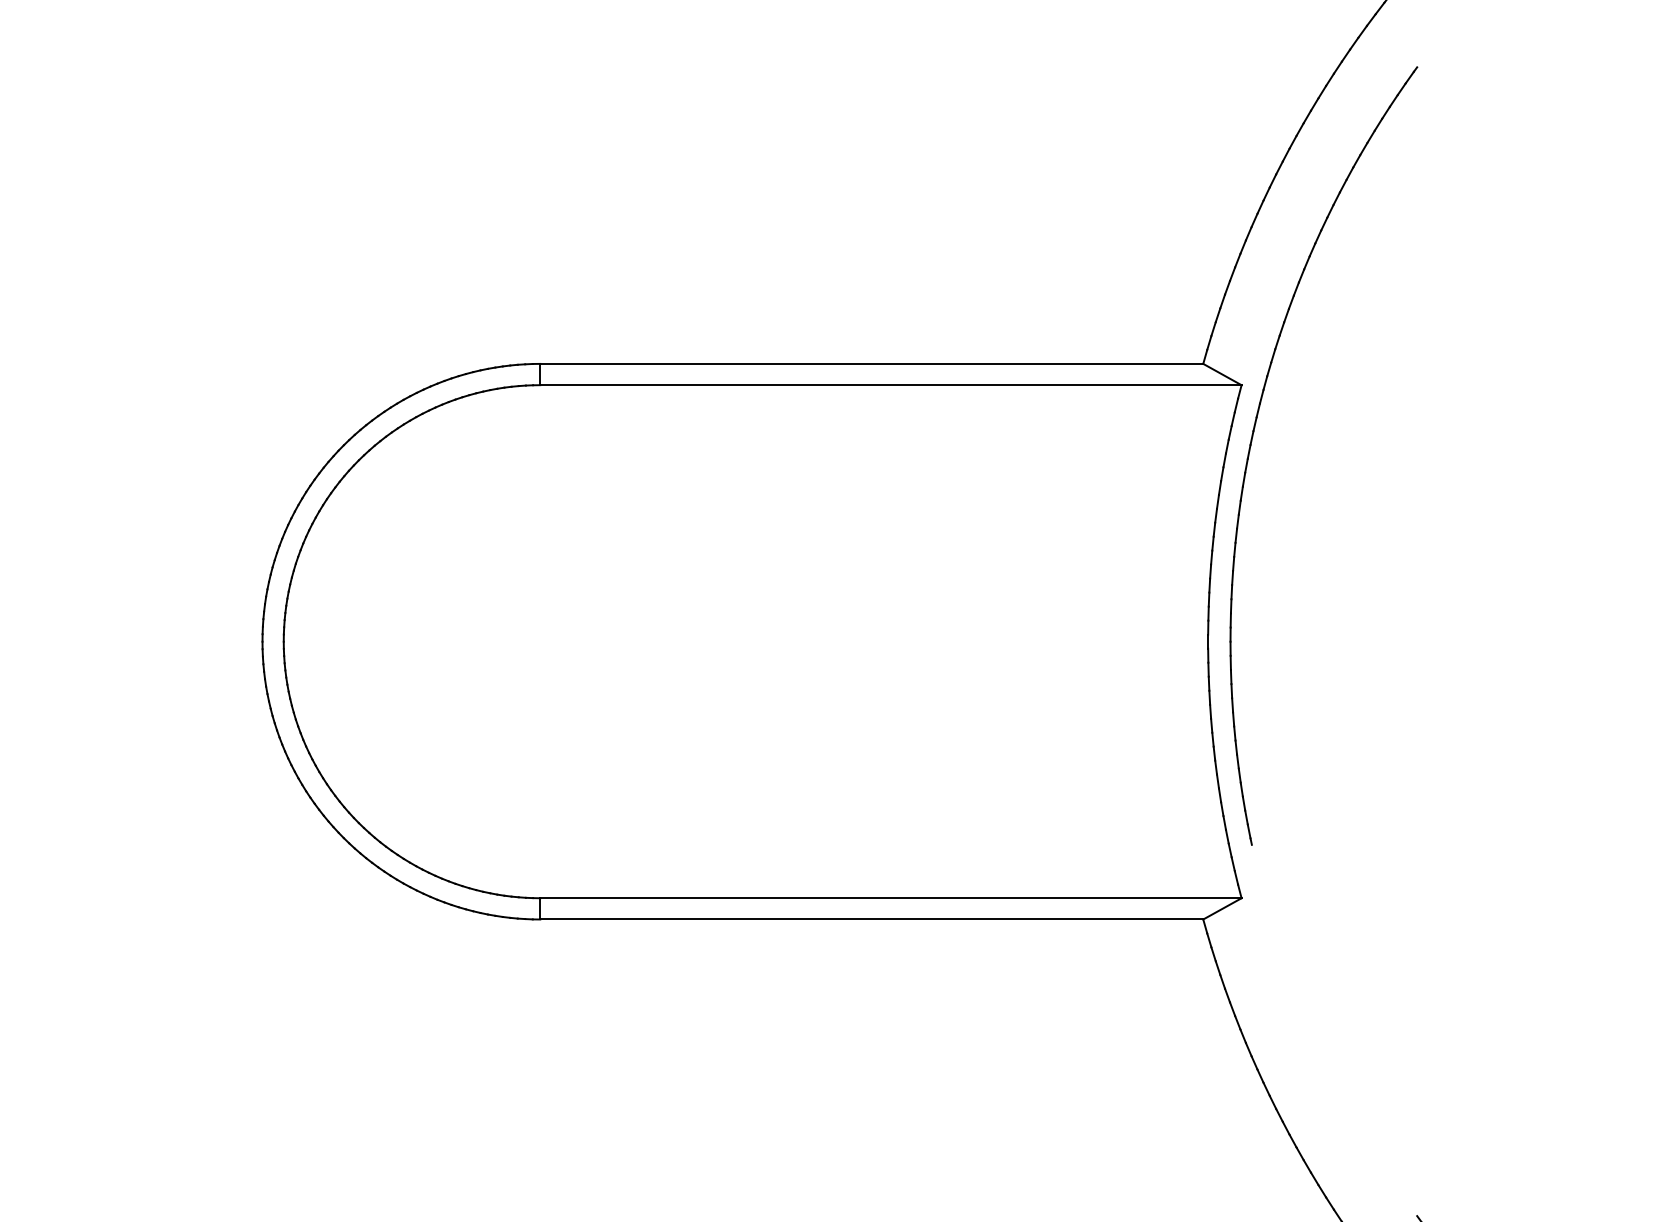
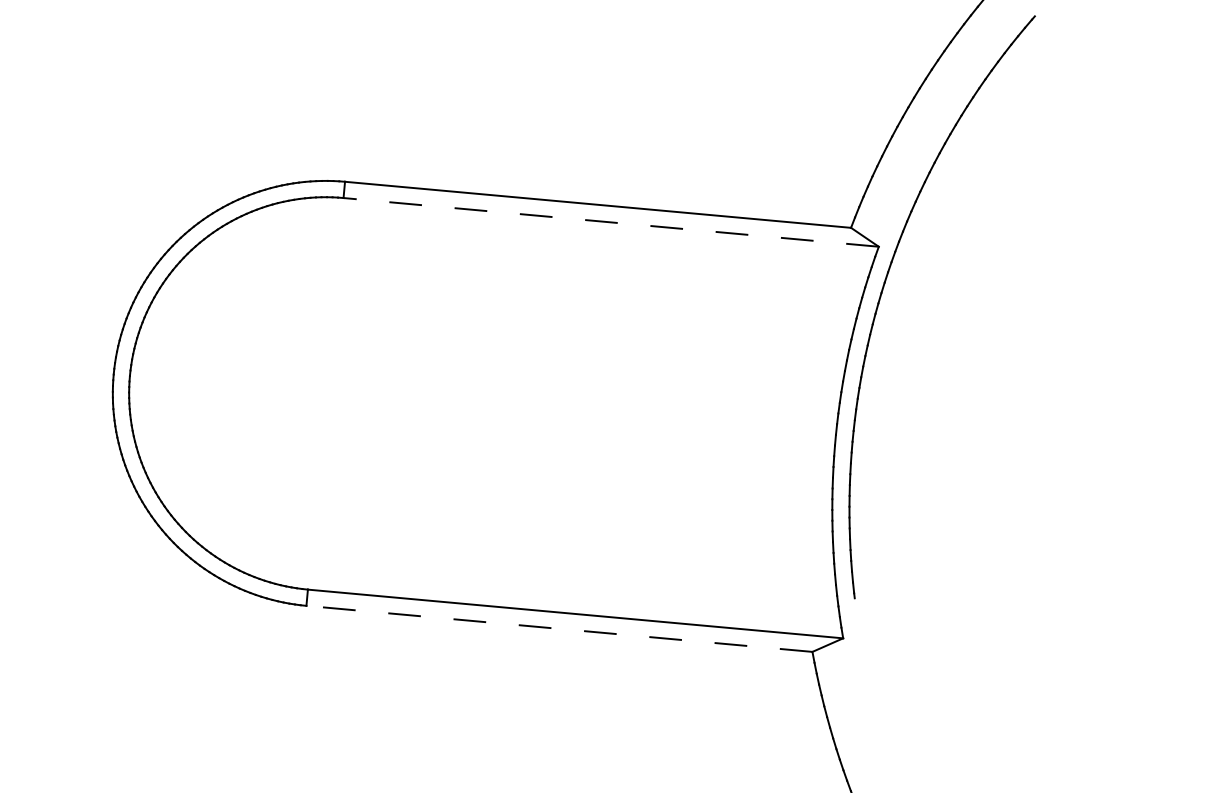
line: (890, 385) -> (610, 222), solid -> dashed
line: (871, 919) -> (559, 628), solid -> dashed

